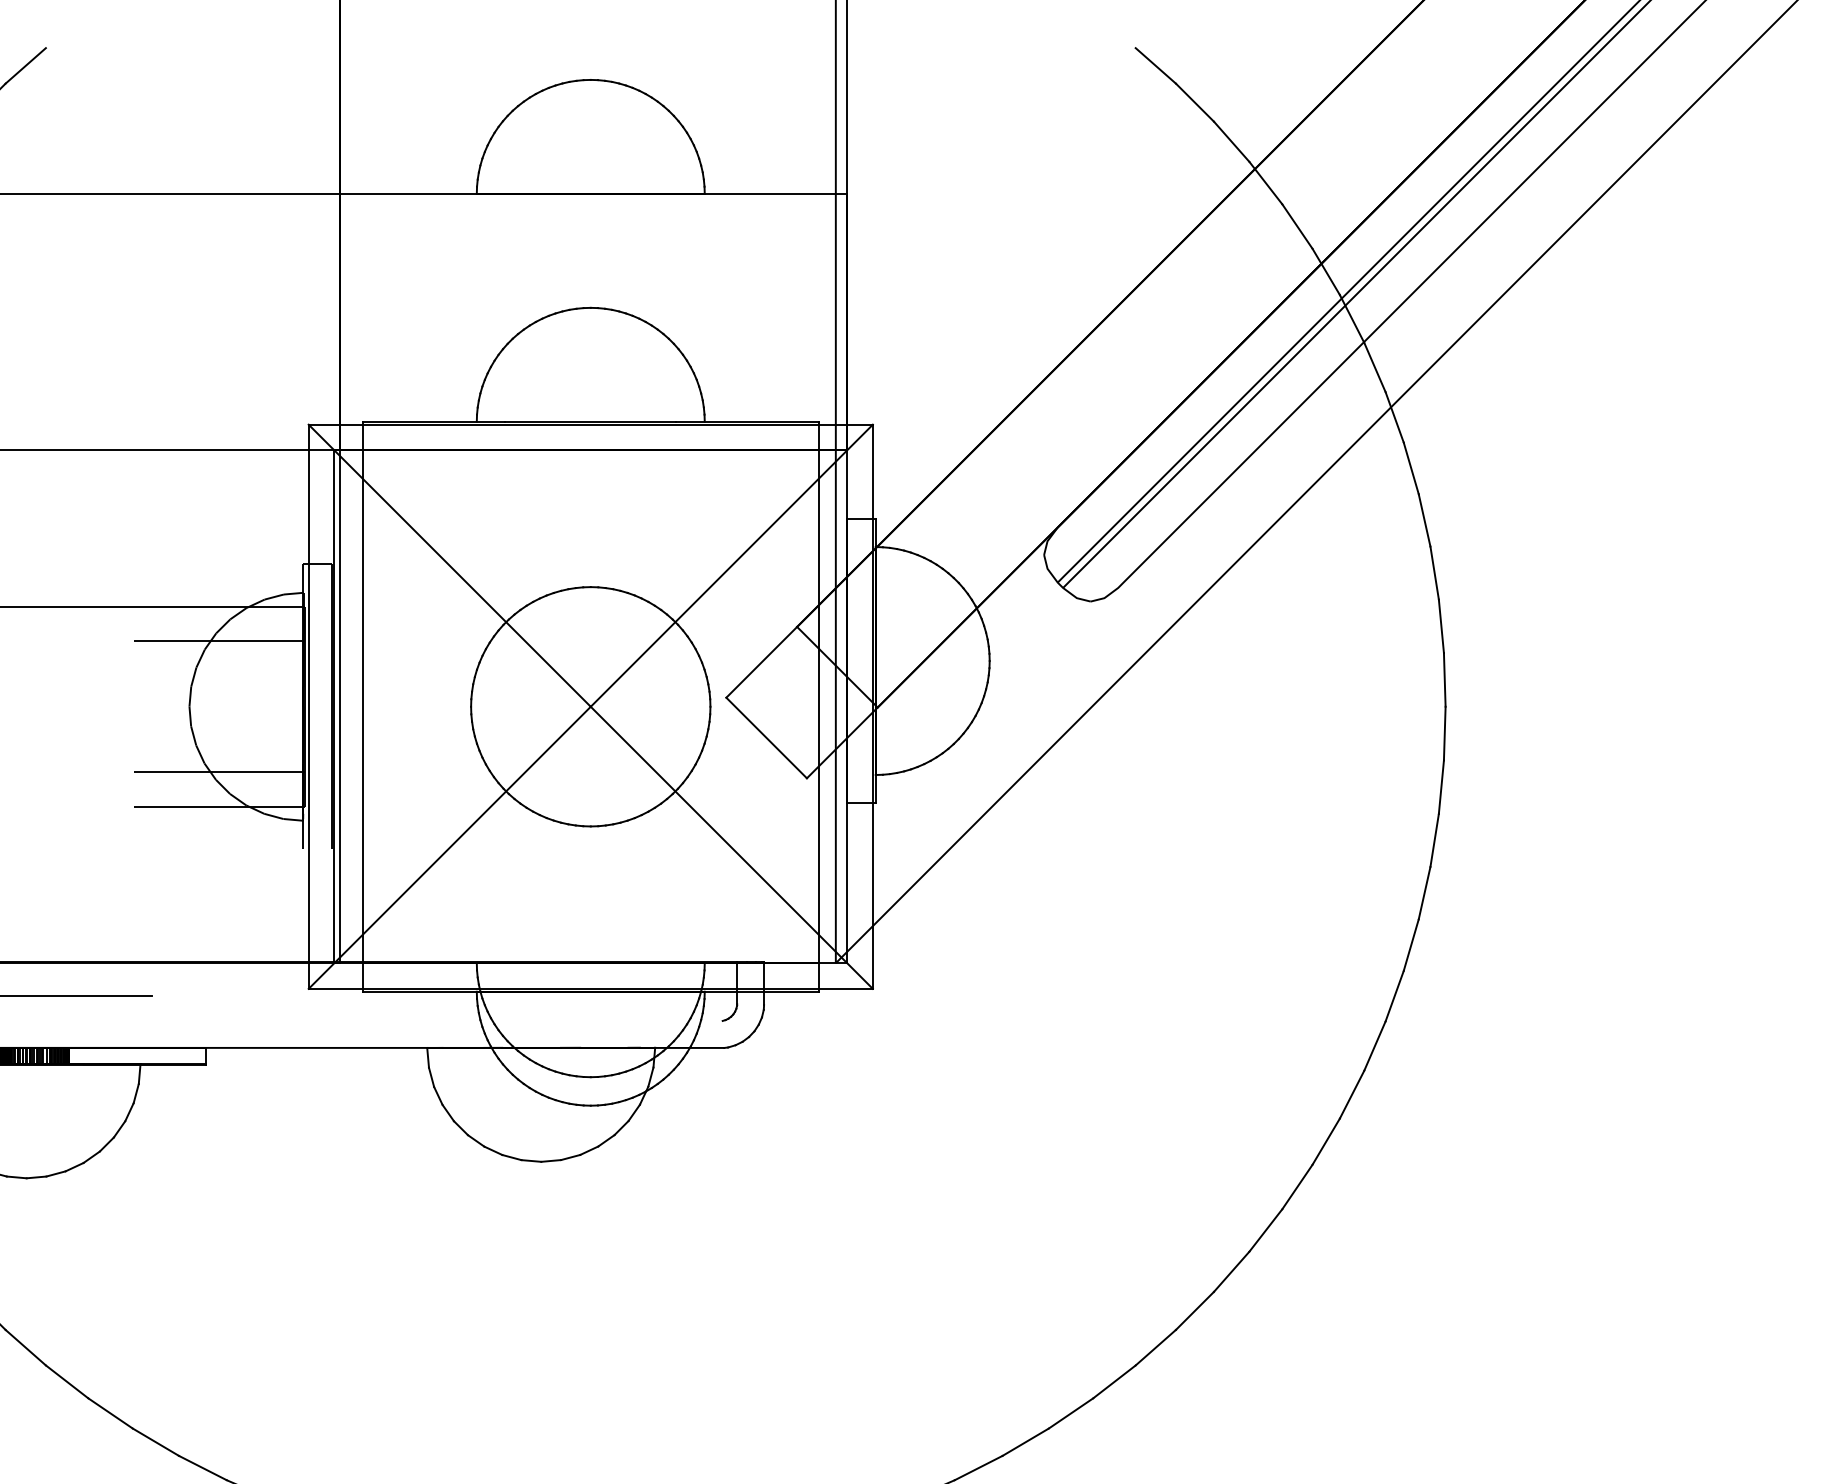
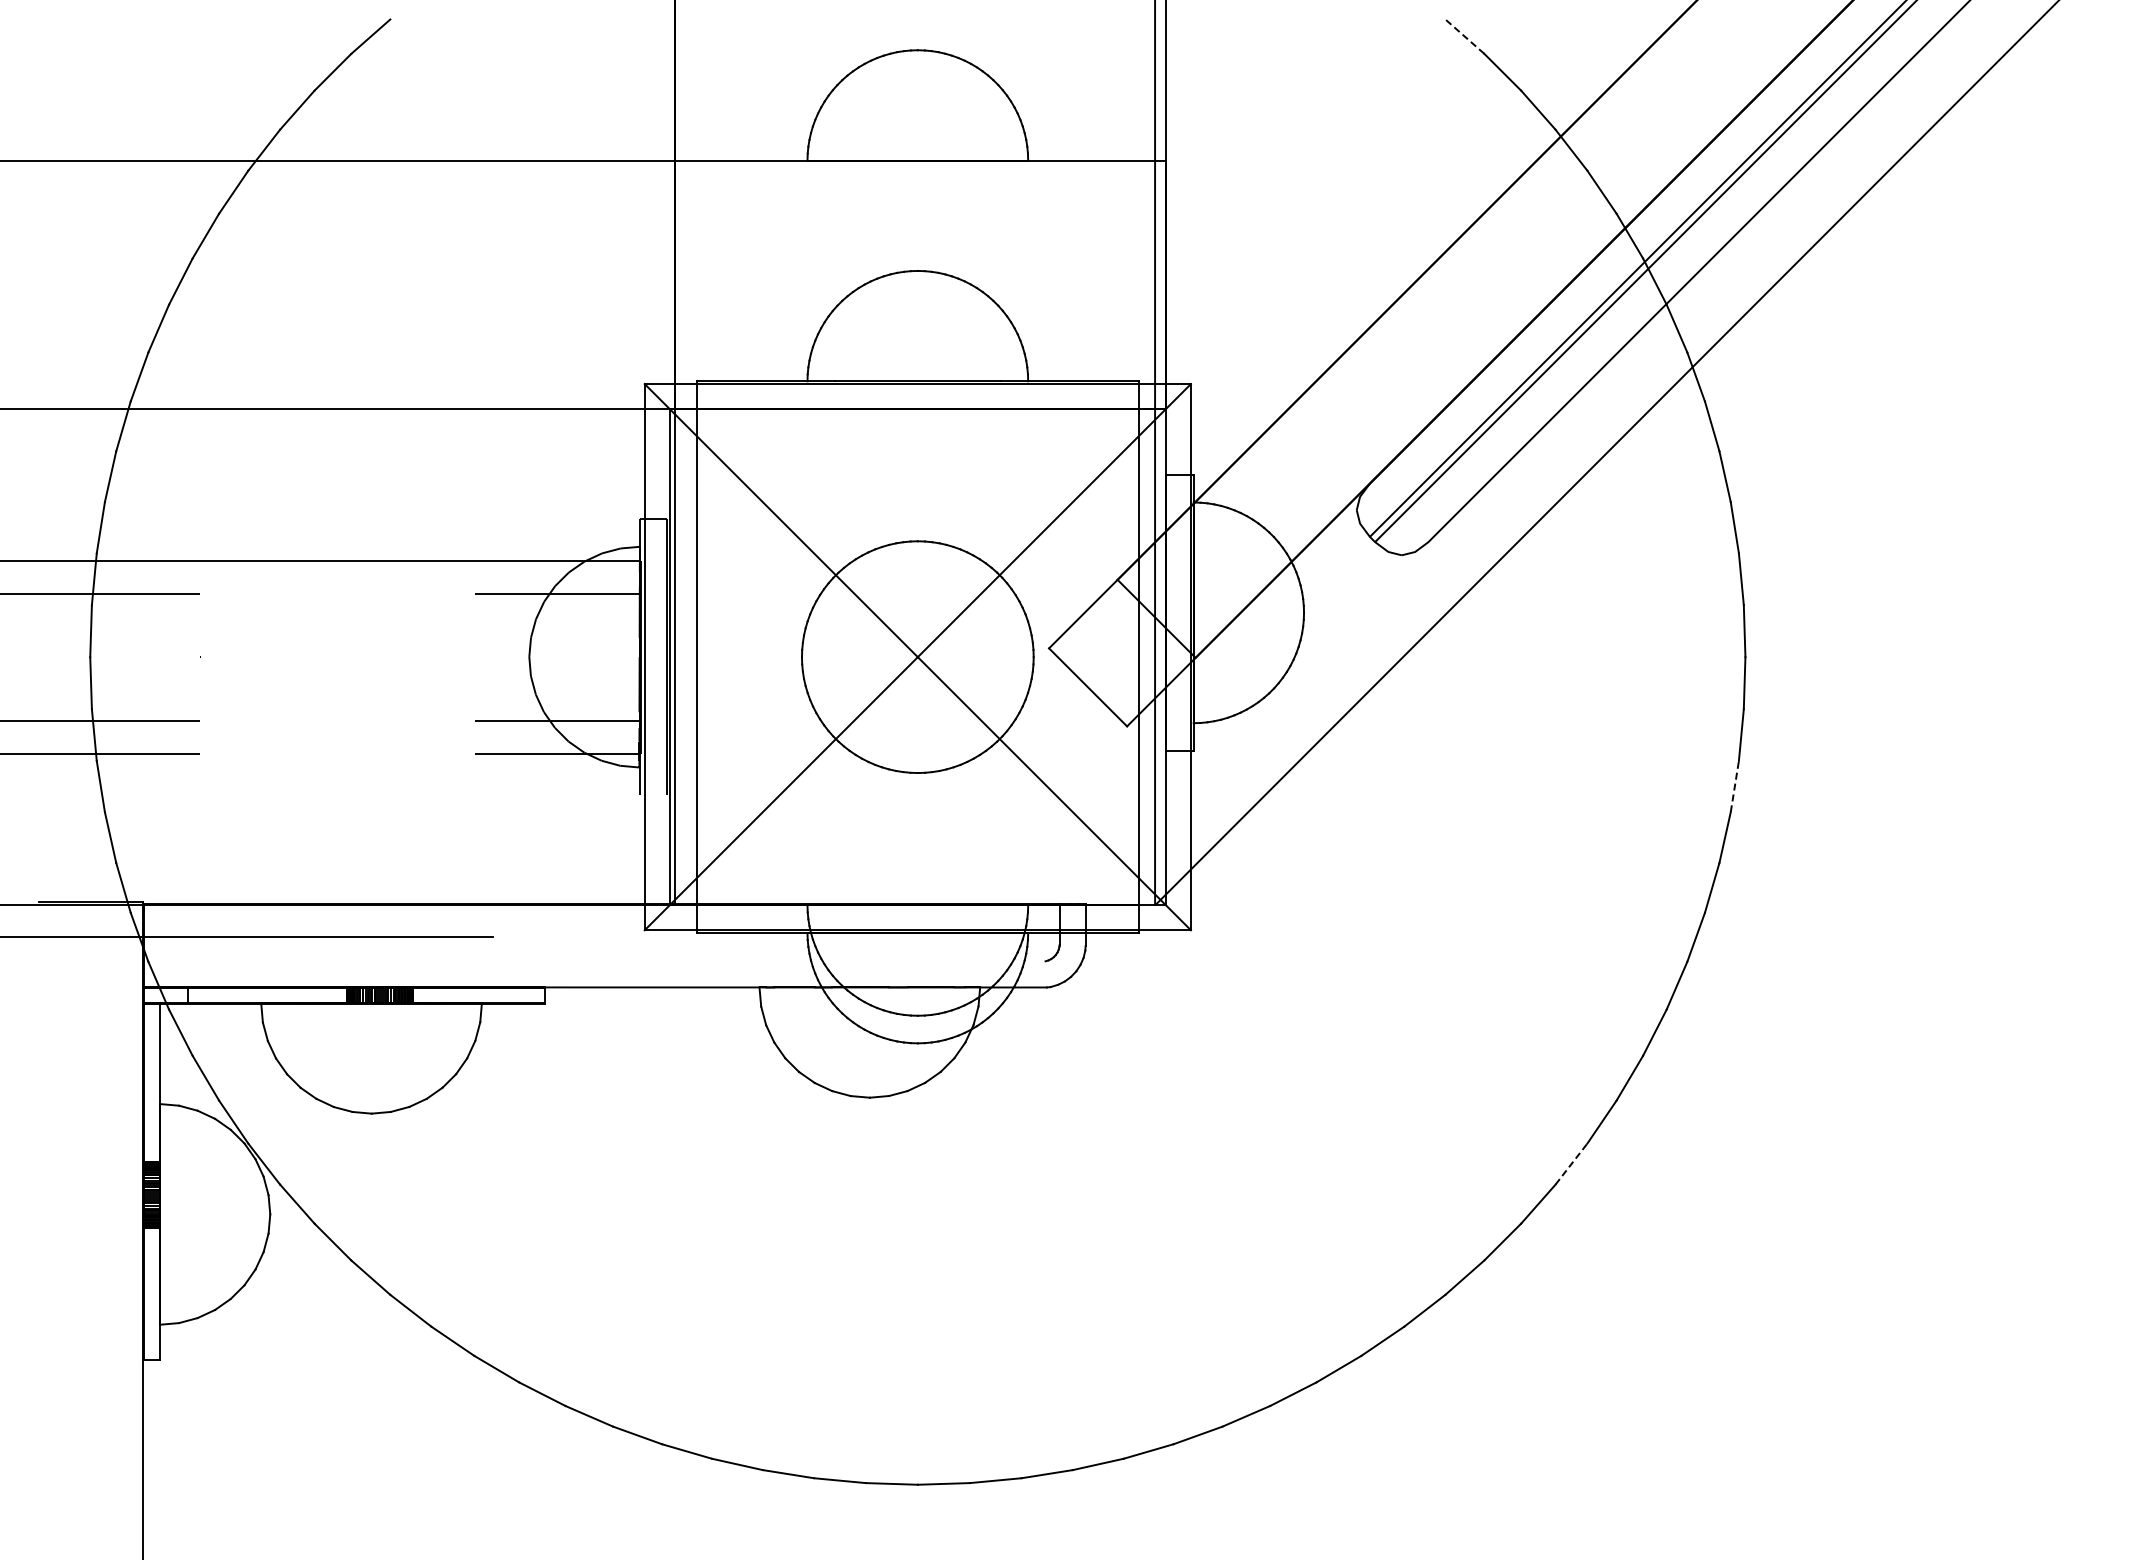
line: (1155, 65) -> (1464, 36), solid -> dashed
line: (1434, 840) -> (1734, 786), solid -> dashed
line: (1265, 1230) -> (1571, 1164), solid -> dashed

